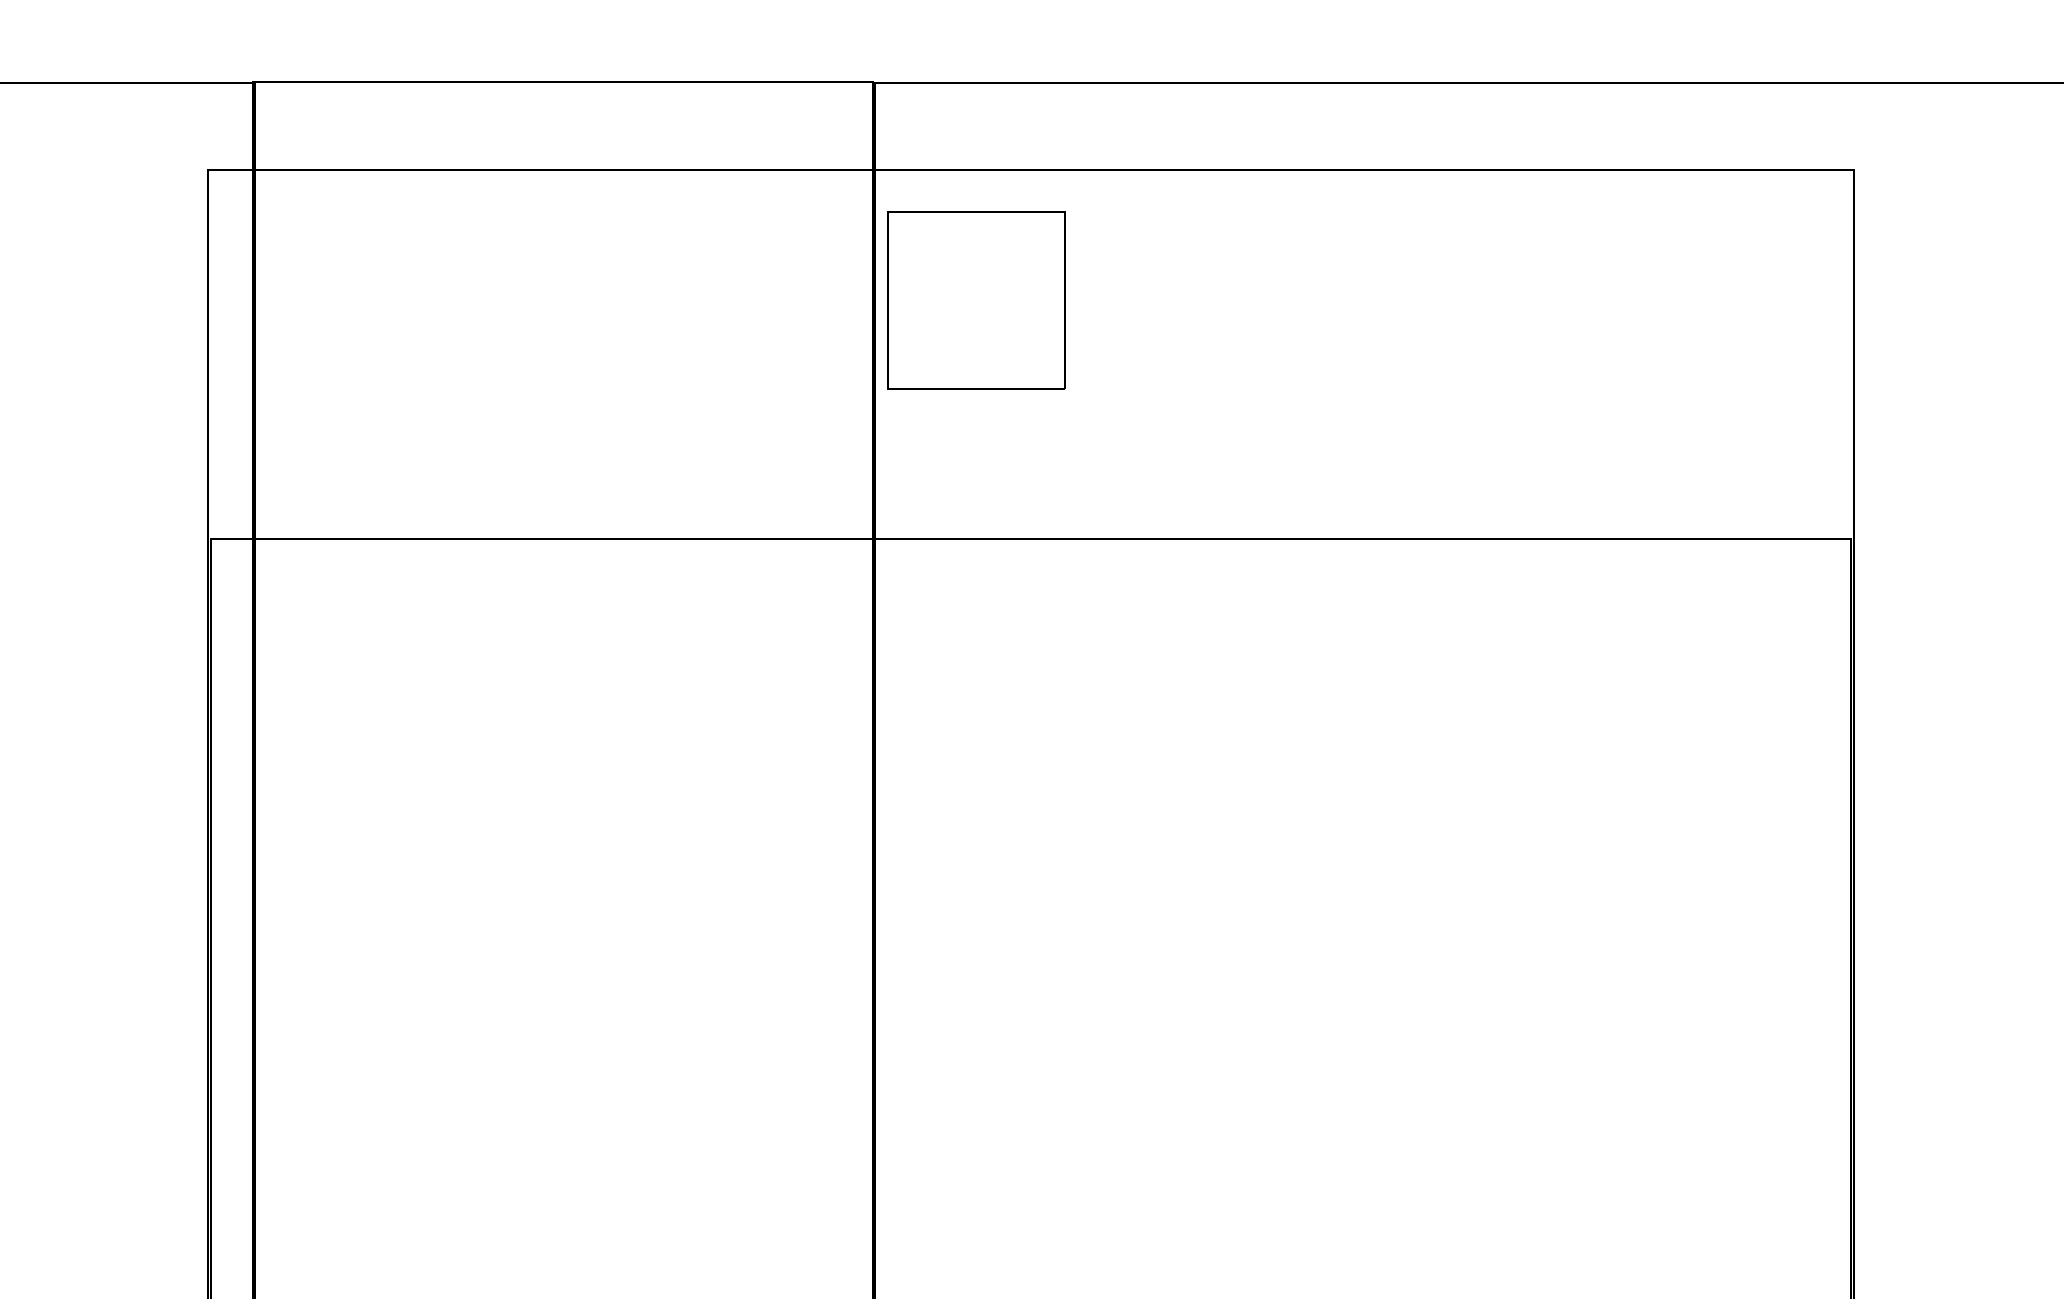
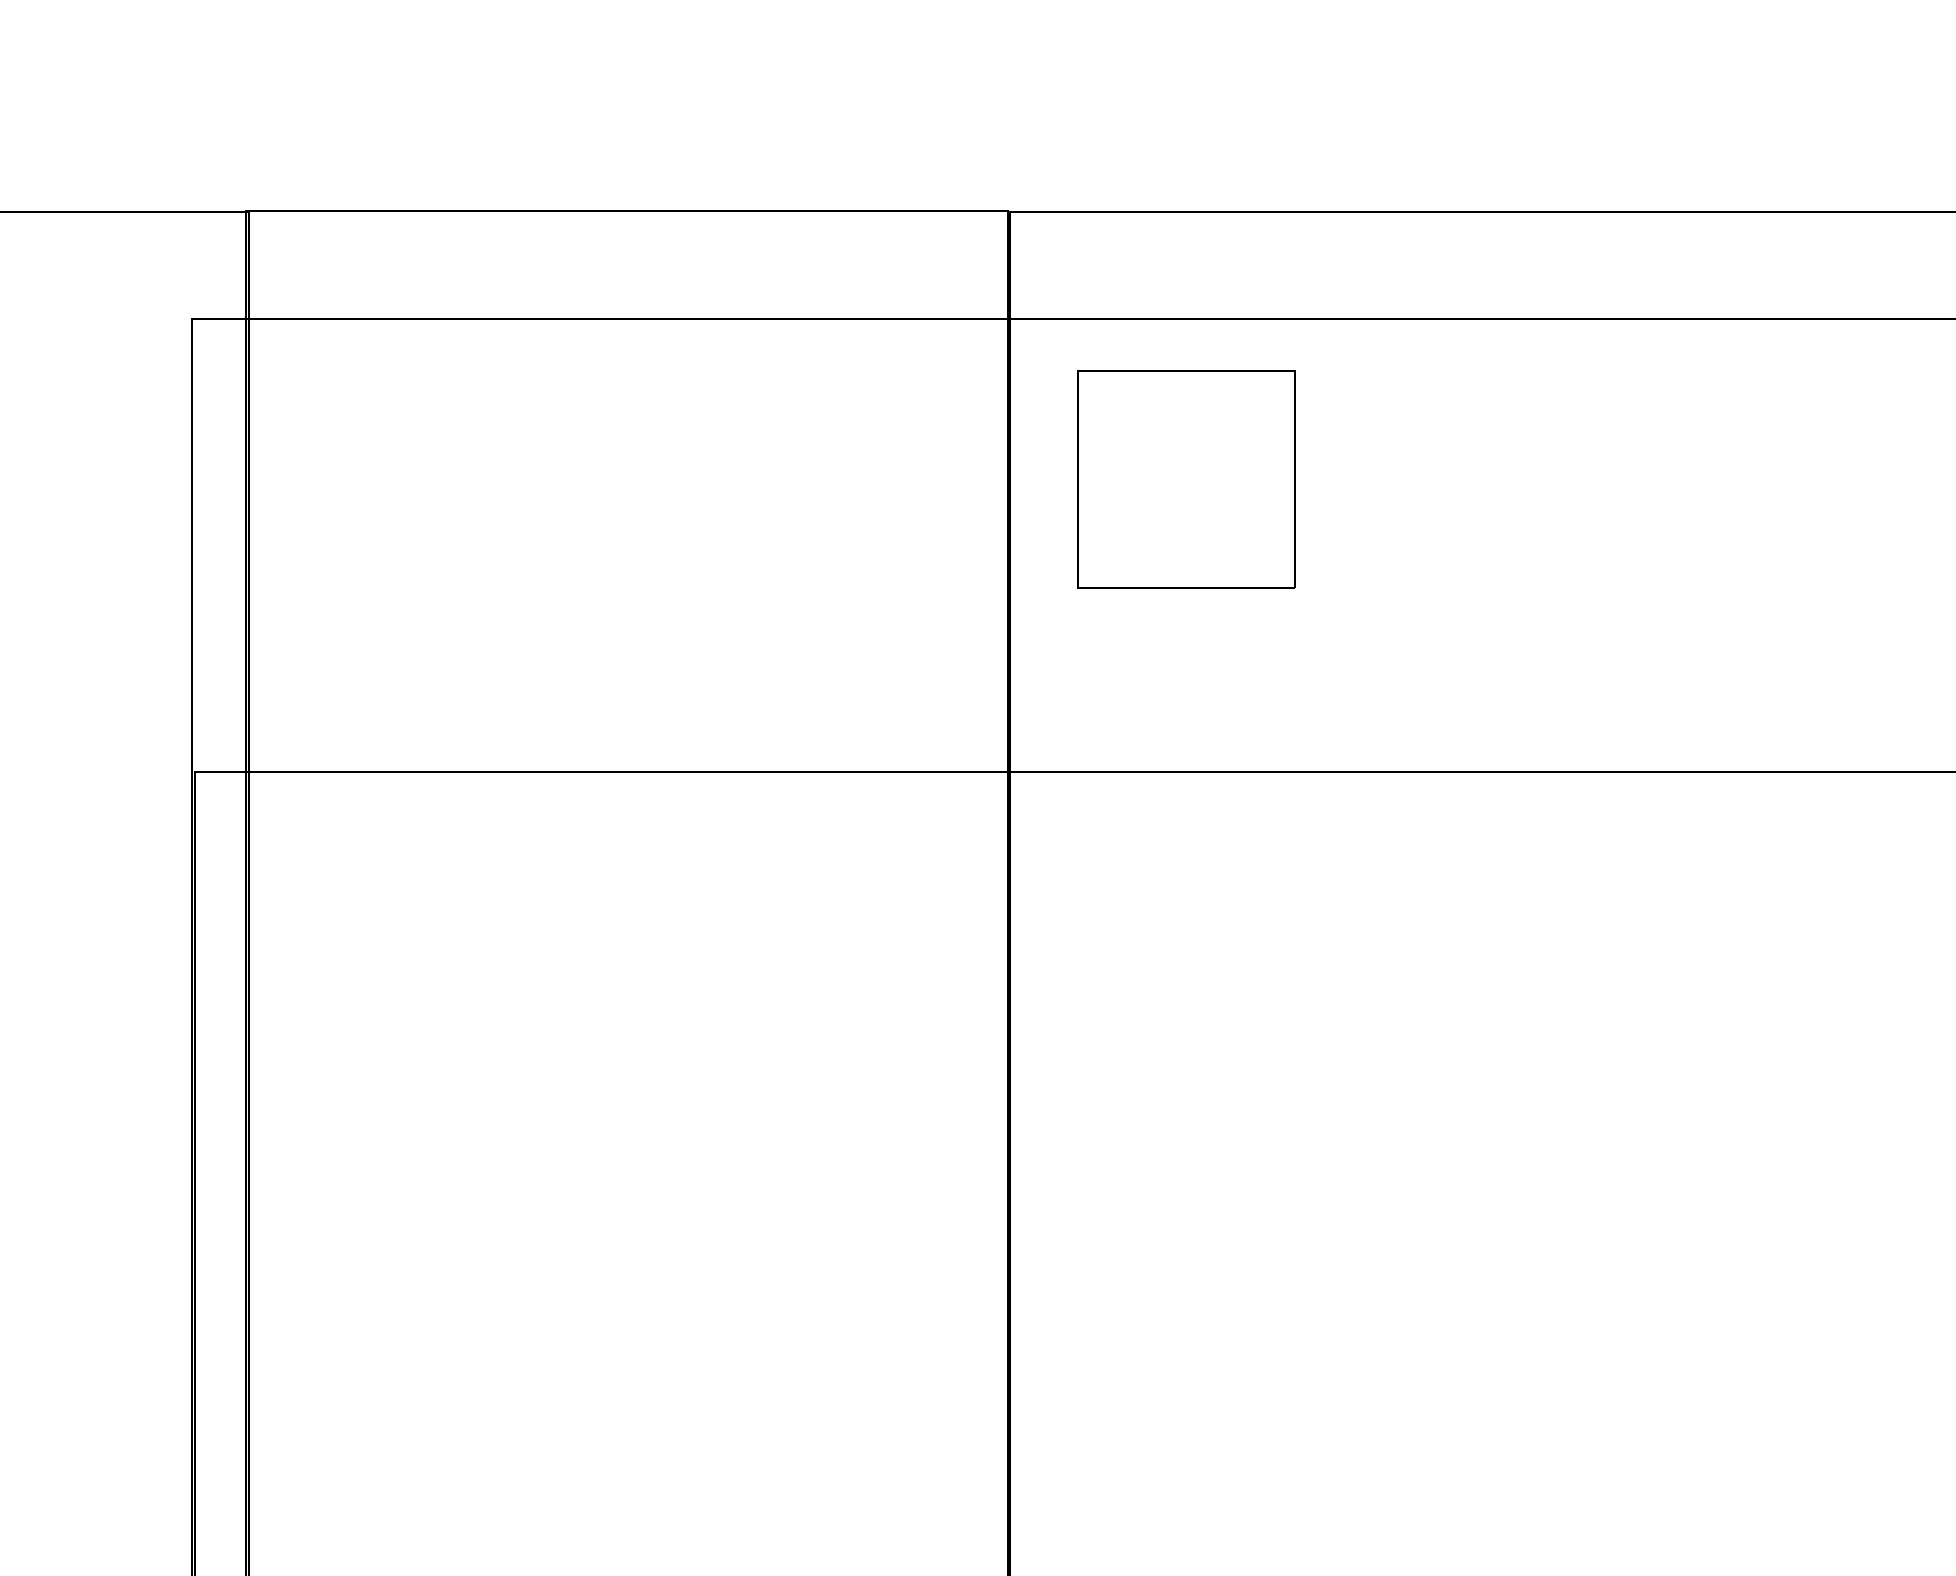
part: (976, 300) -> (1186, 479), moved

